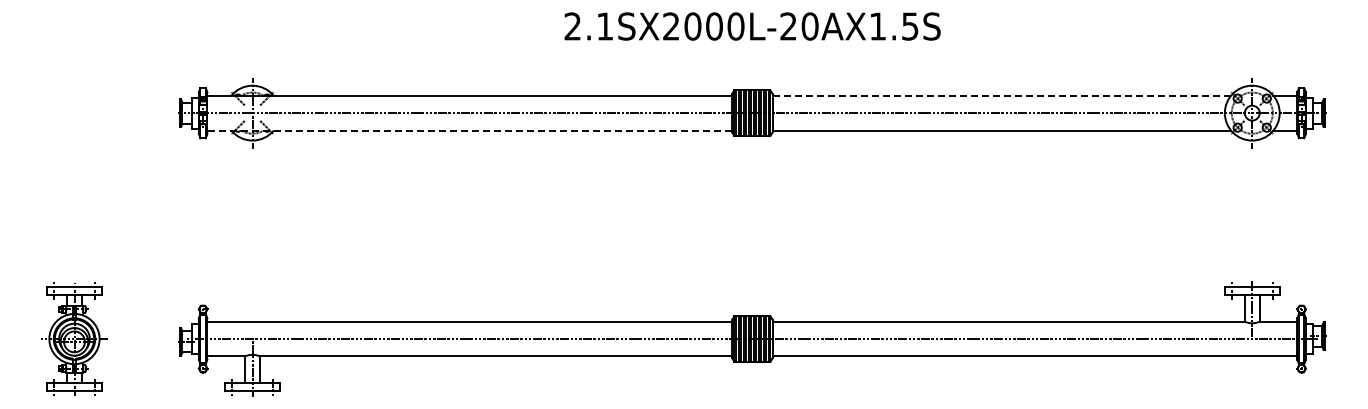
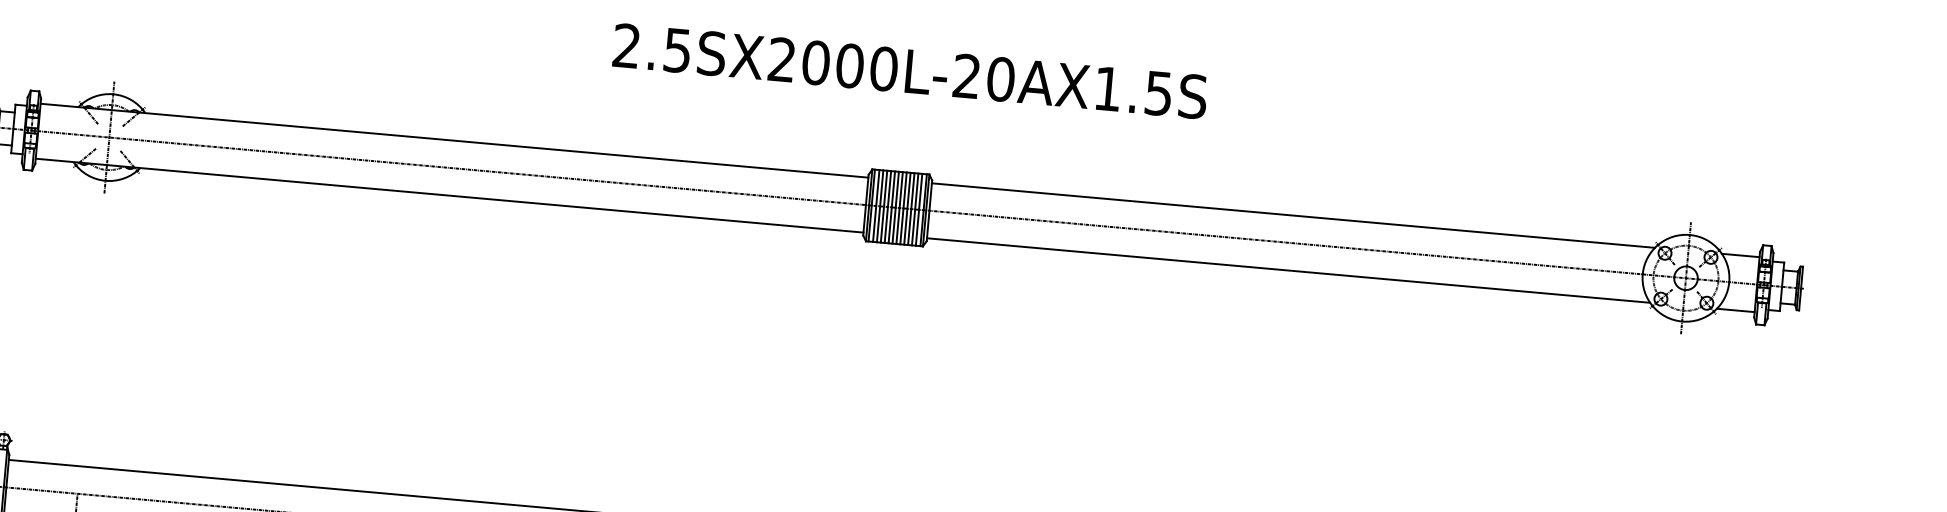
text: (604, 26) -> (676, 50), 2.1SX2000L-20AX1.5S -> 2.5SX2000L-20AX1.5S
line: (1002, 95) -> (1294, 215), dashed -> solid
line: (469, 130) -> (449, 195), dashed -> solid

